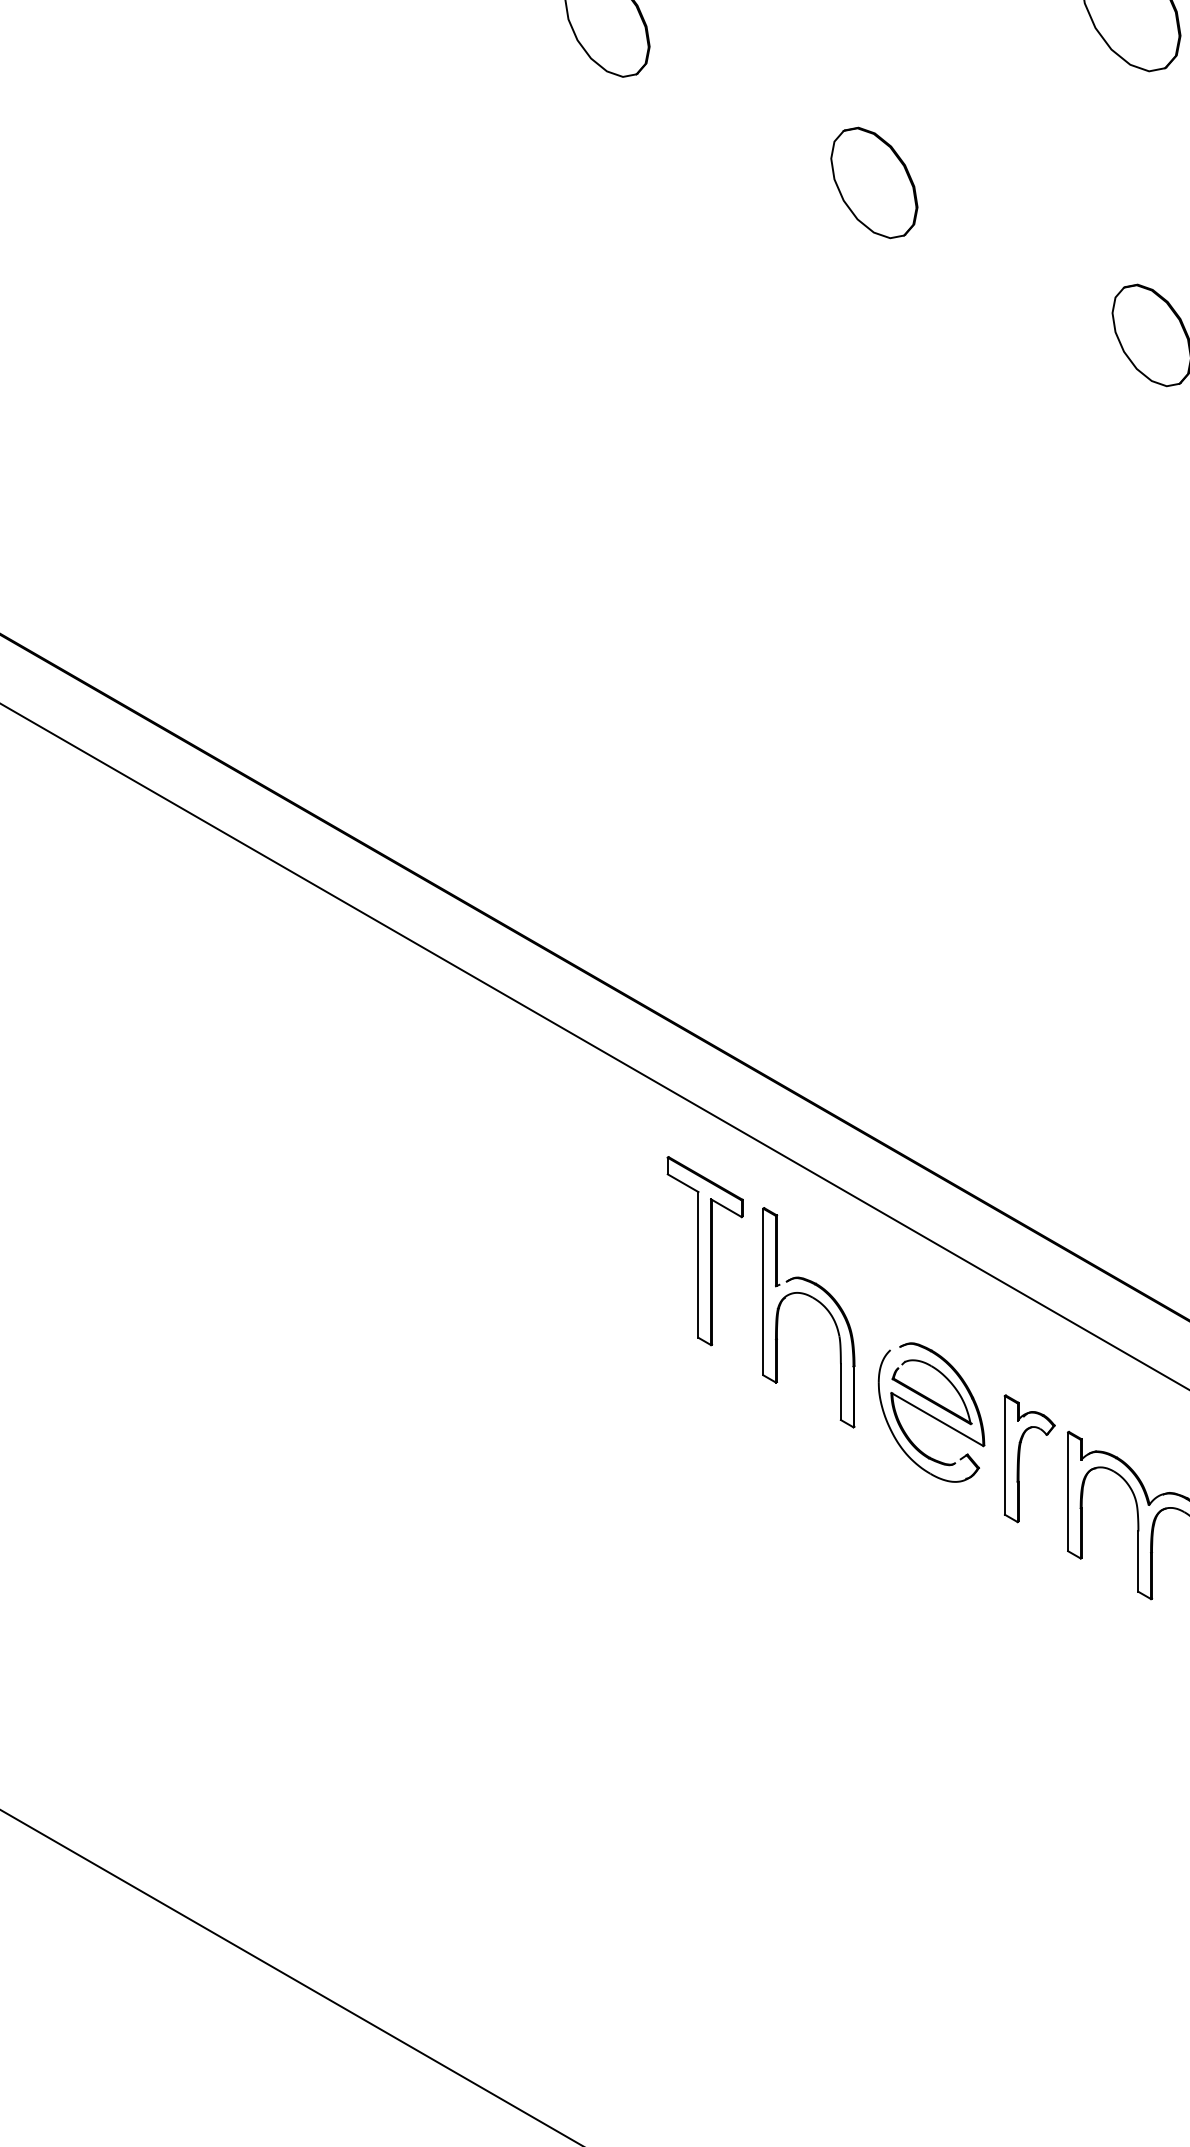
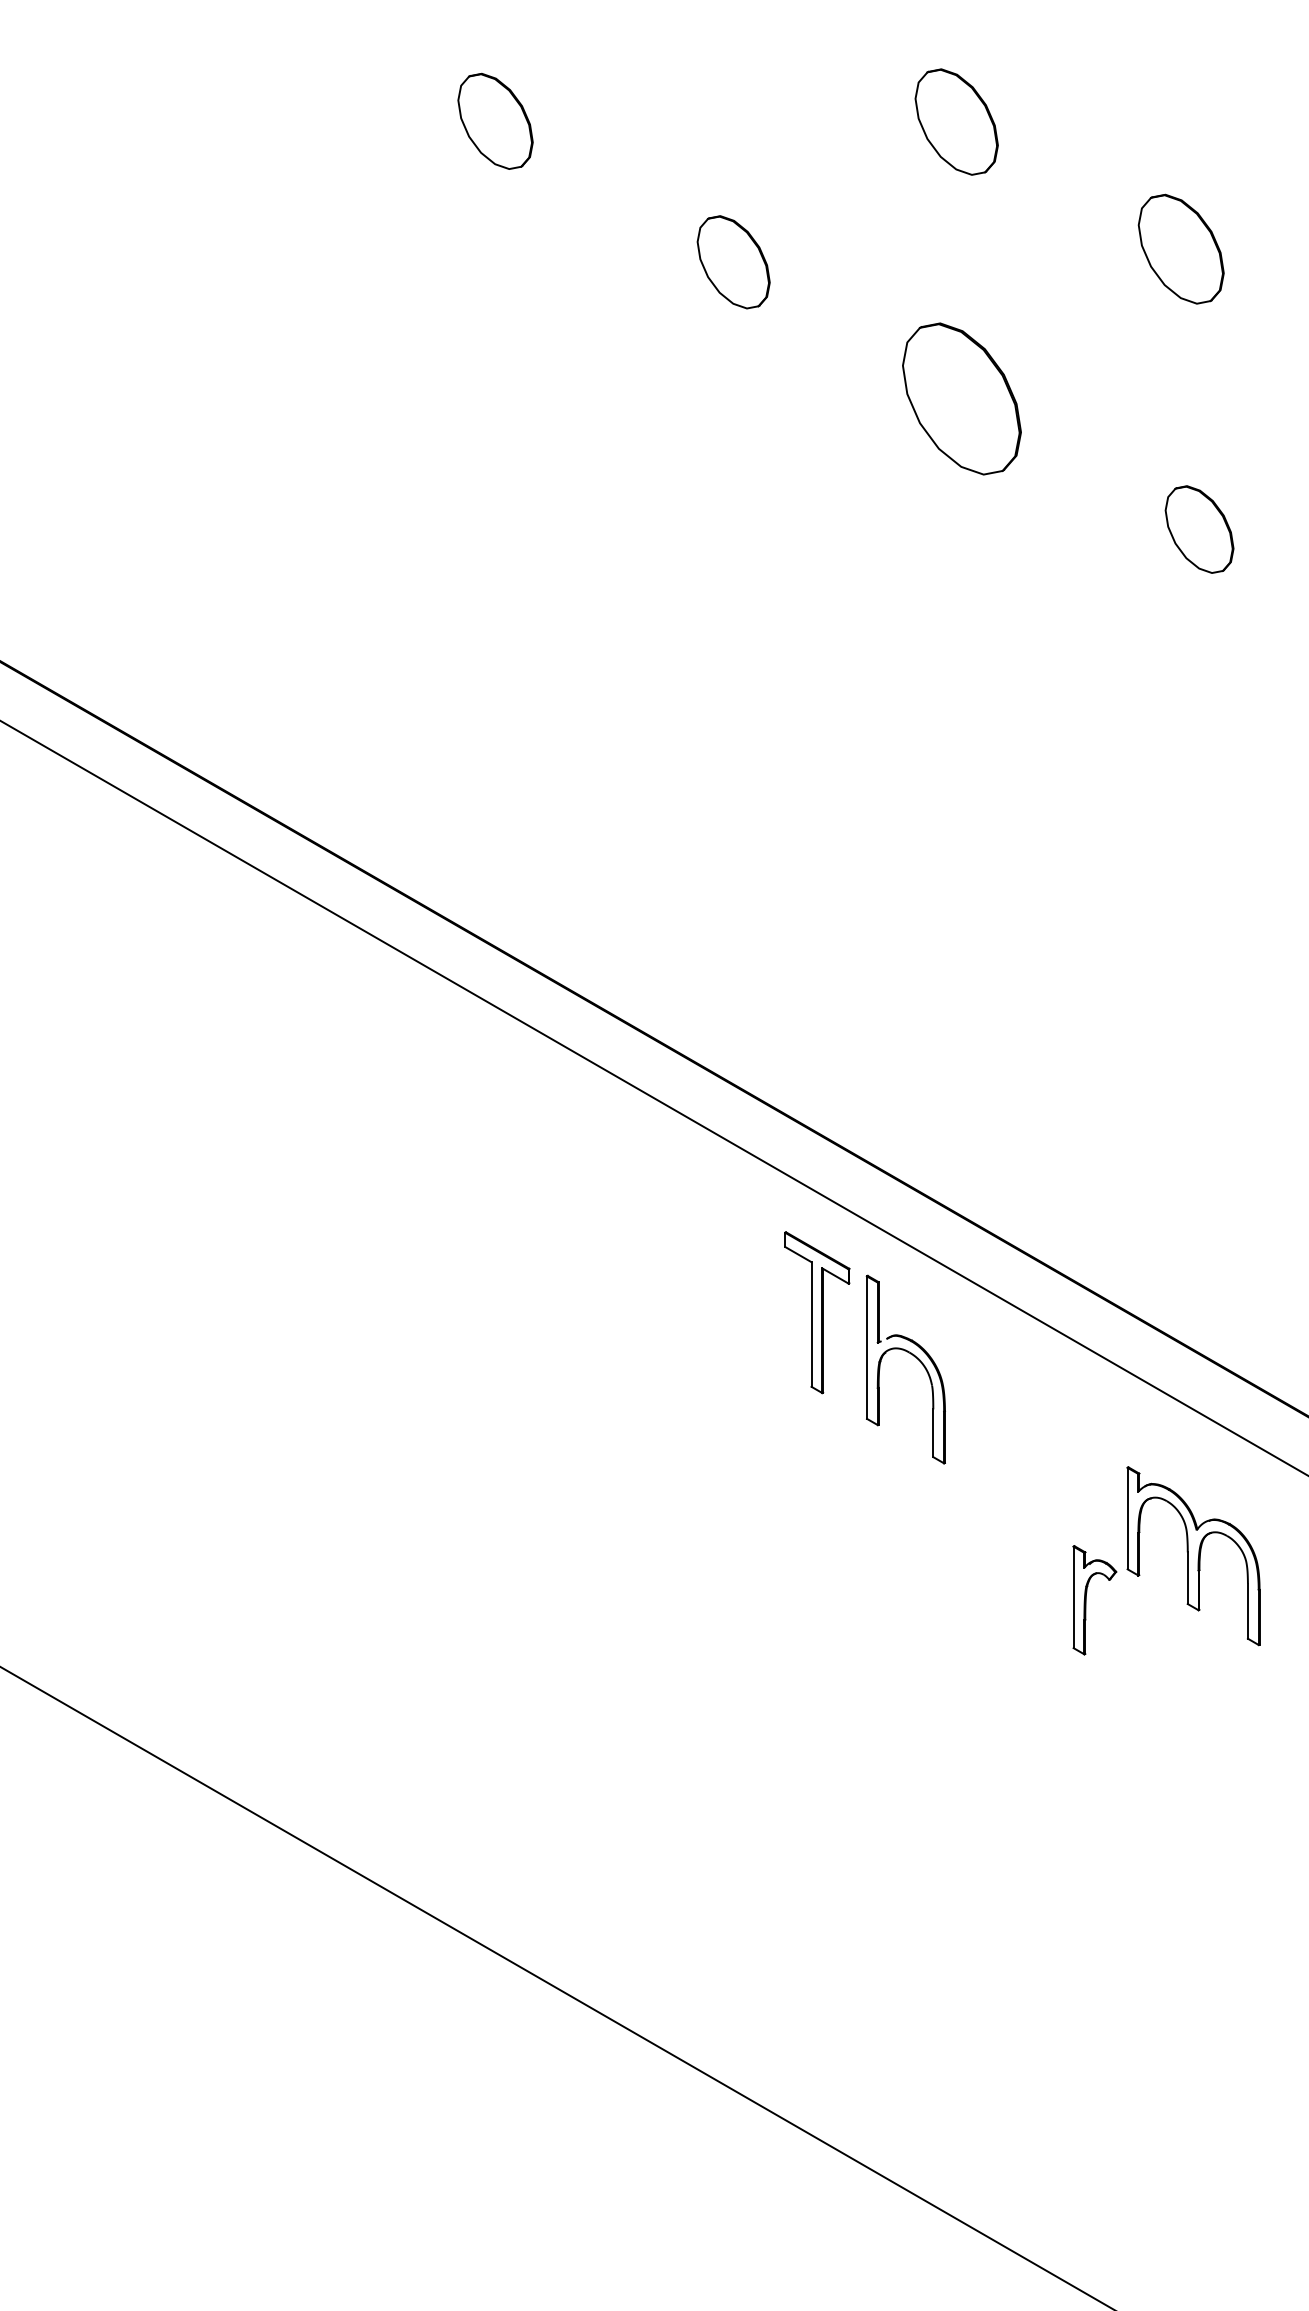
part: (873, 183) -> (961, 399), size x1.6
part: (931, 1412) -> (1010, 1450), removed
part: (1019, 1459) -> (1086, 1600), moved

